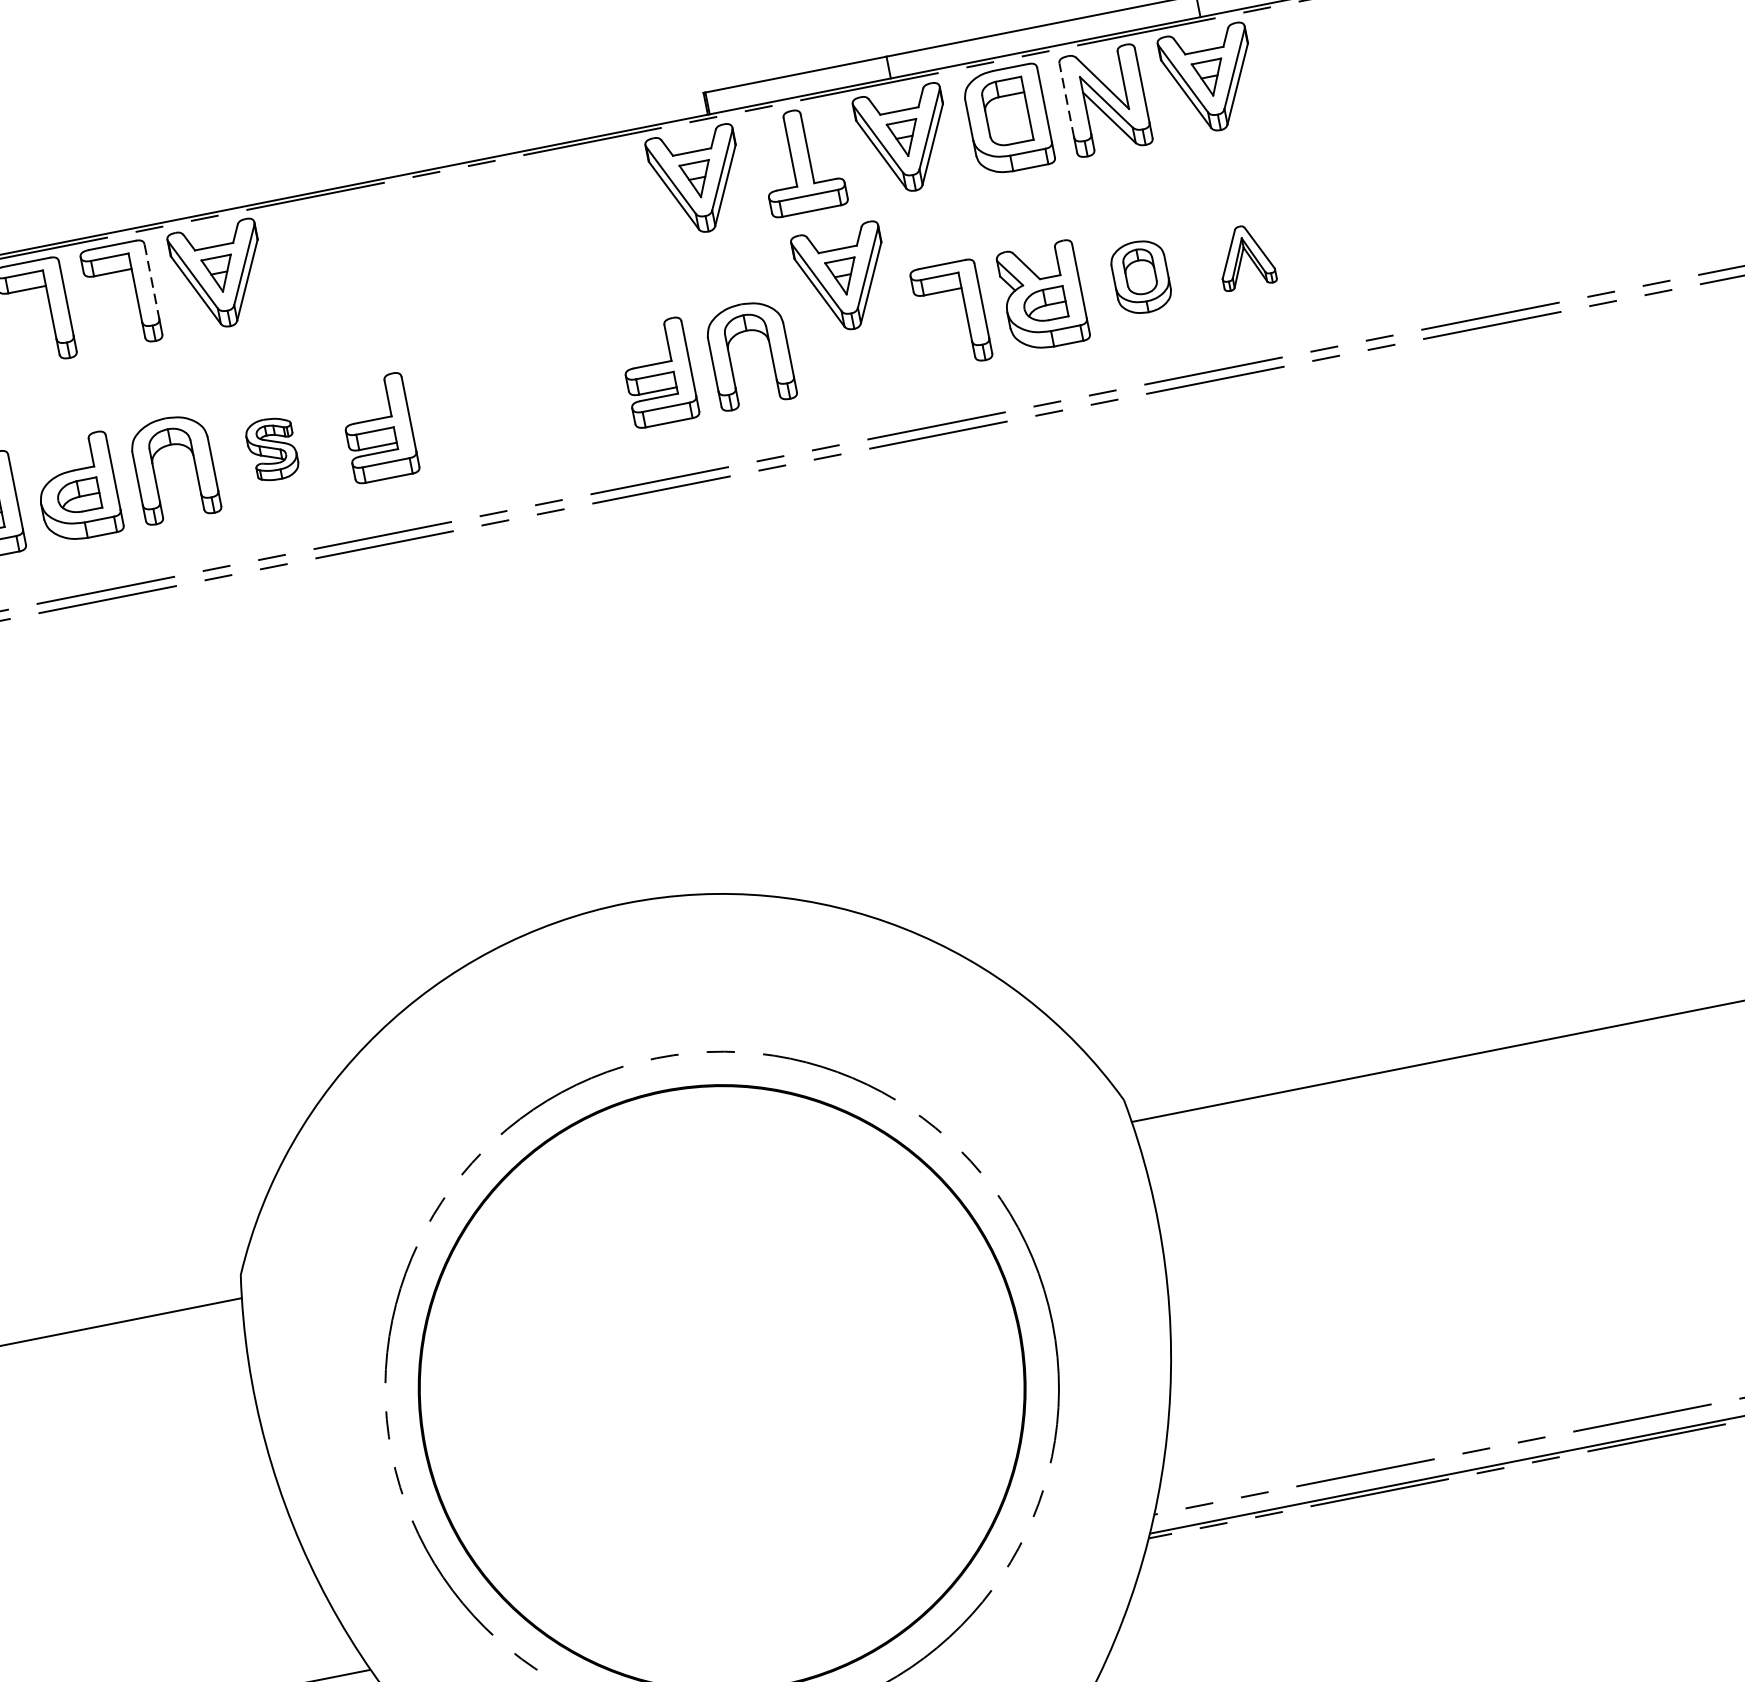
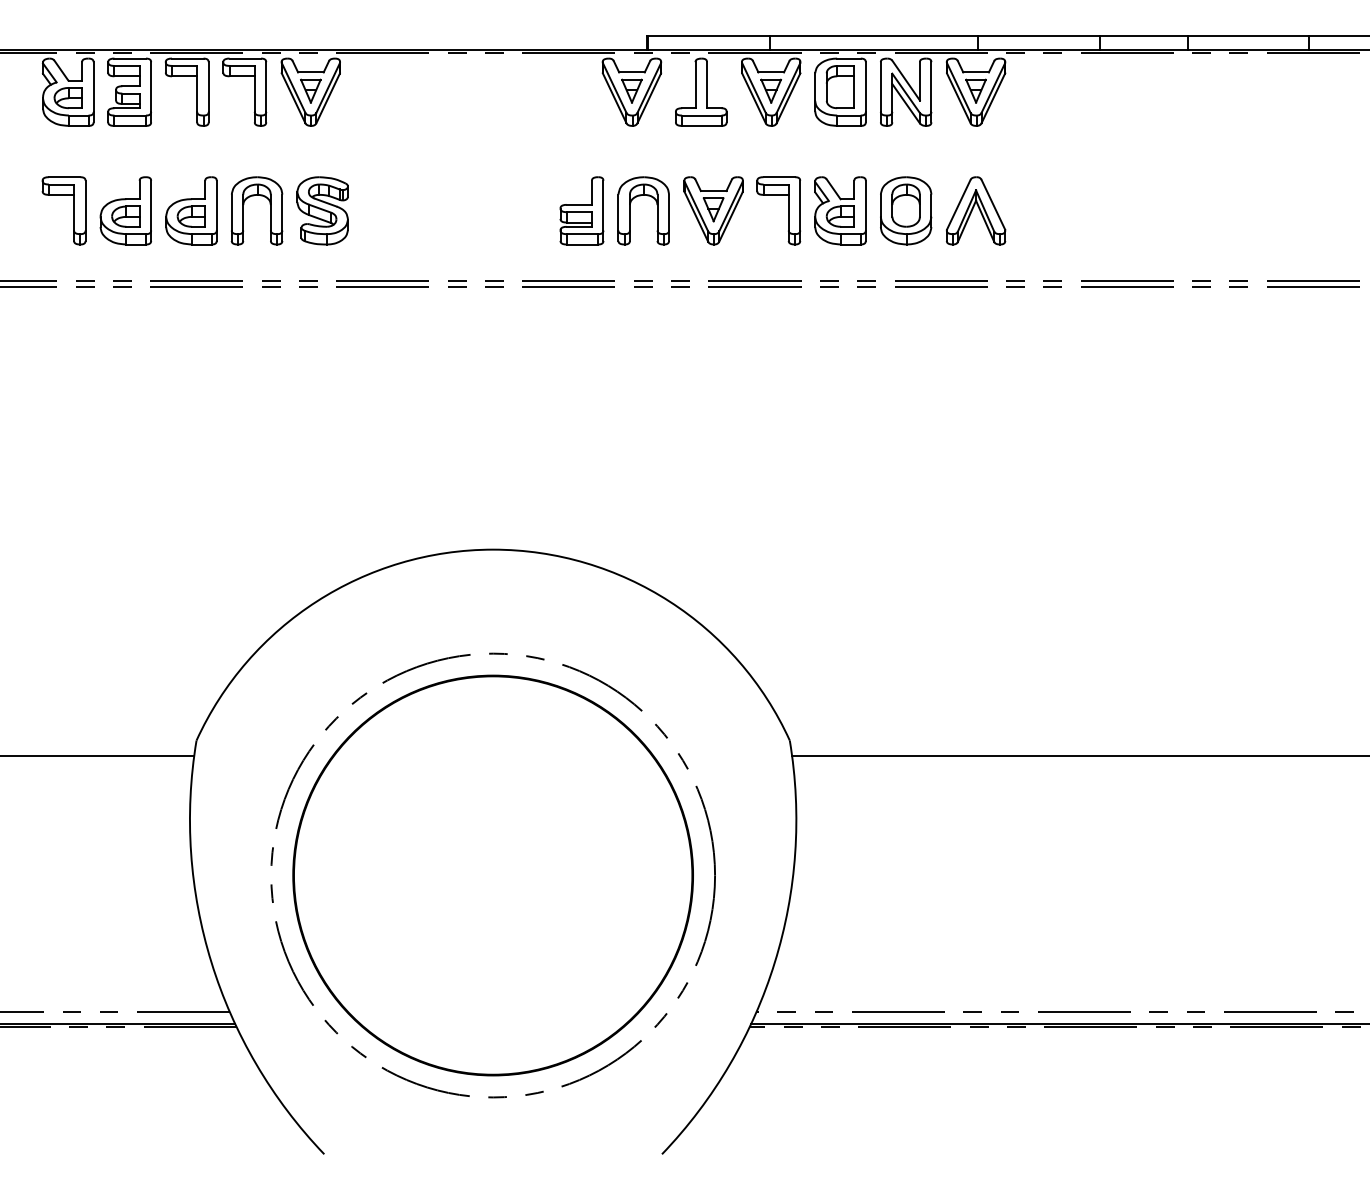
line: (1066, 101) -> (880, 87), dashed -> solid
part: (1245, 255) -> (976, 210), size x1.67
part: (1141, 276) -> (906, 210), size x1.43
part: (843, 278) -> (713, 210), moved
line: (152, 282) -> (266, 87), dashed -> solid
part: (377, 427) -> (393, 210), removed
part: (272, 448) -> (322, 210), size x1.67

